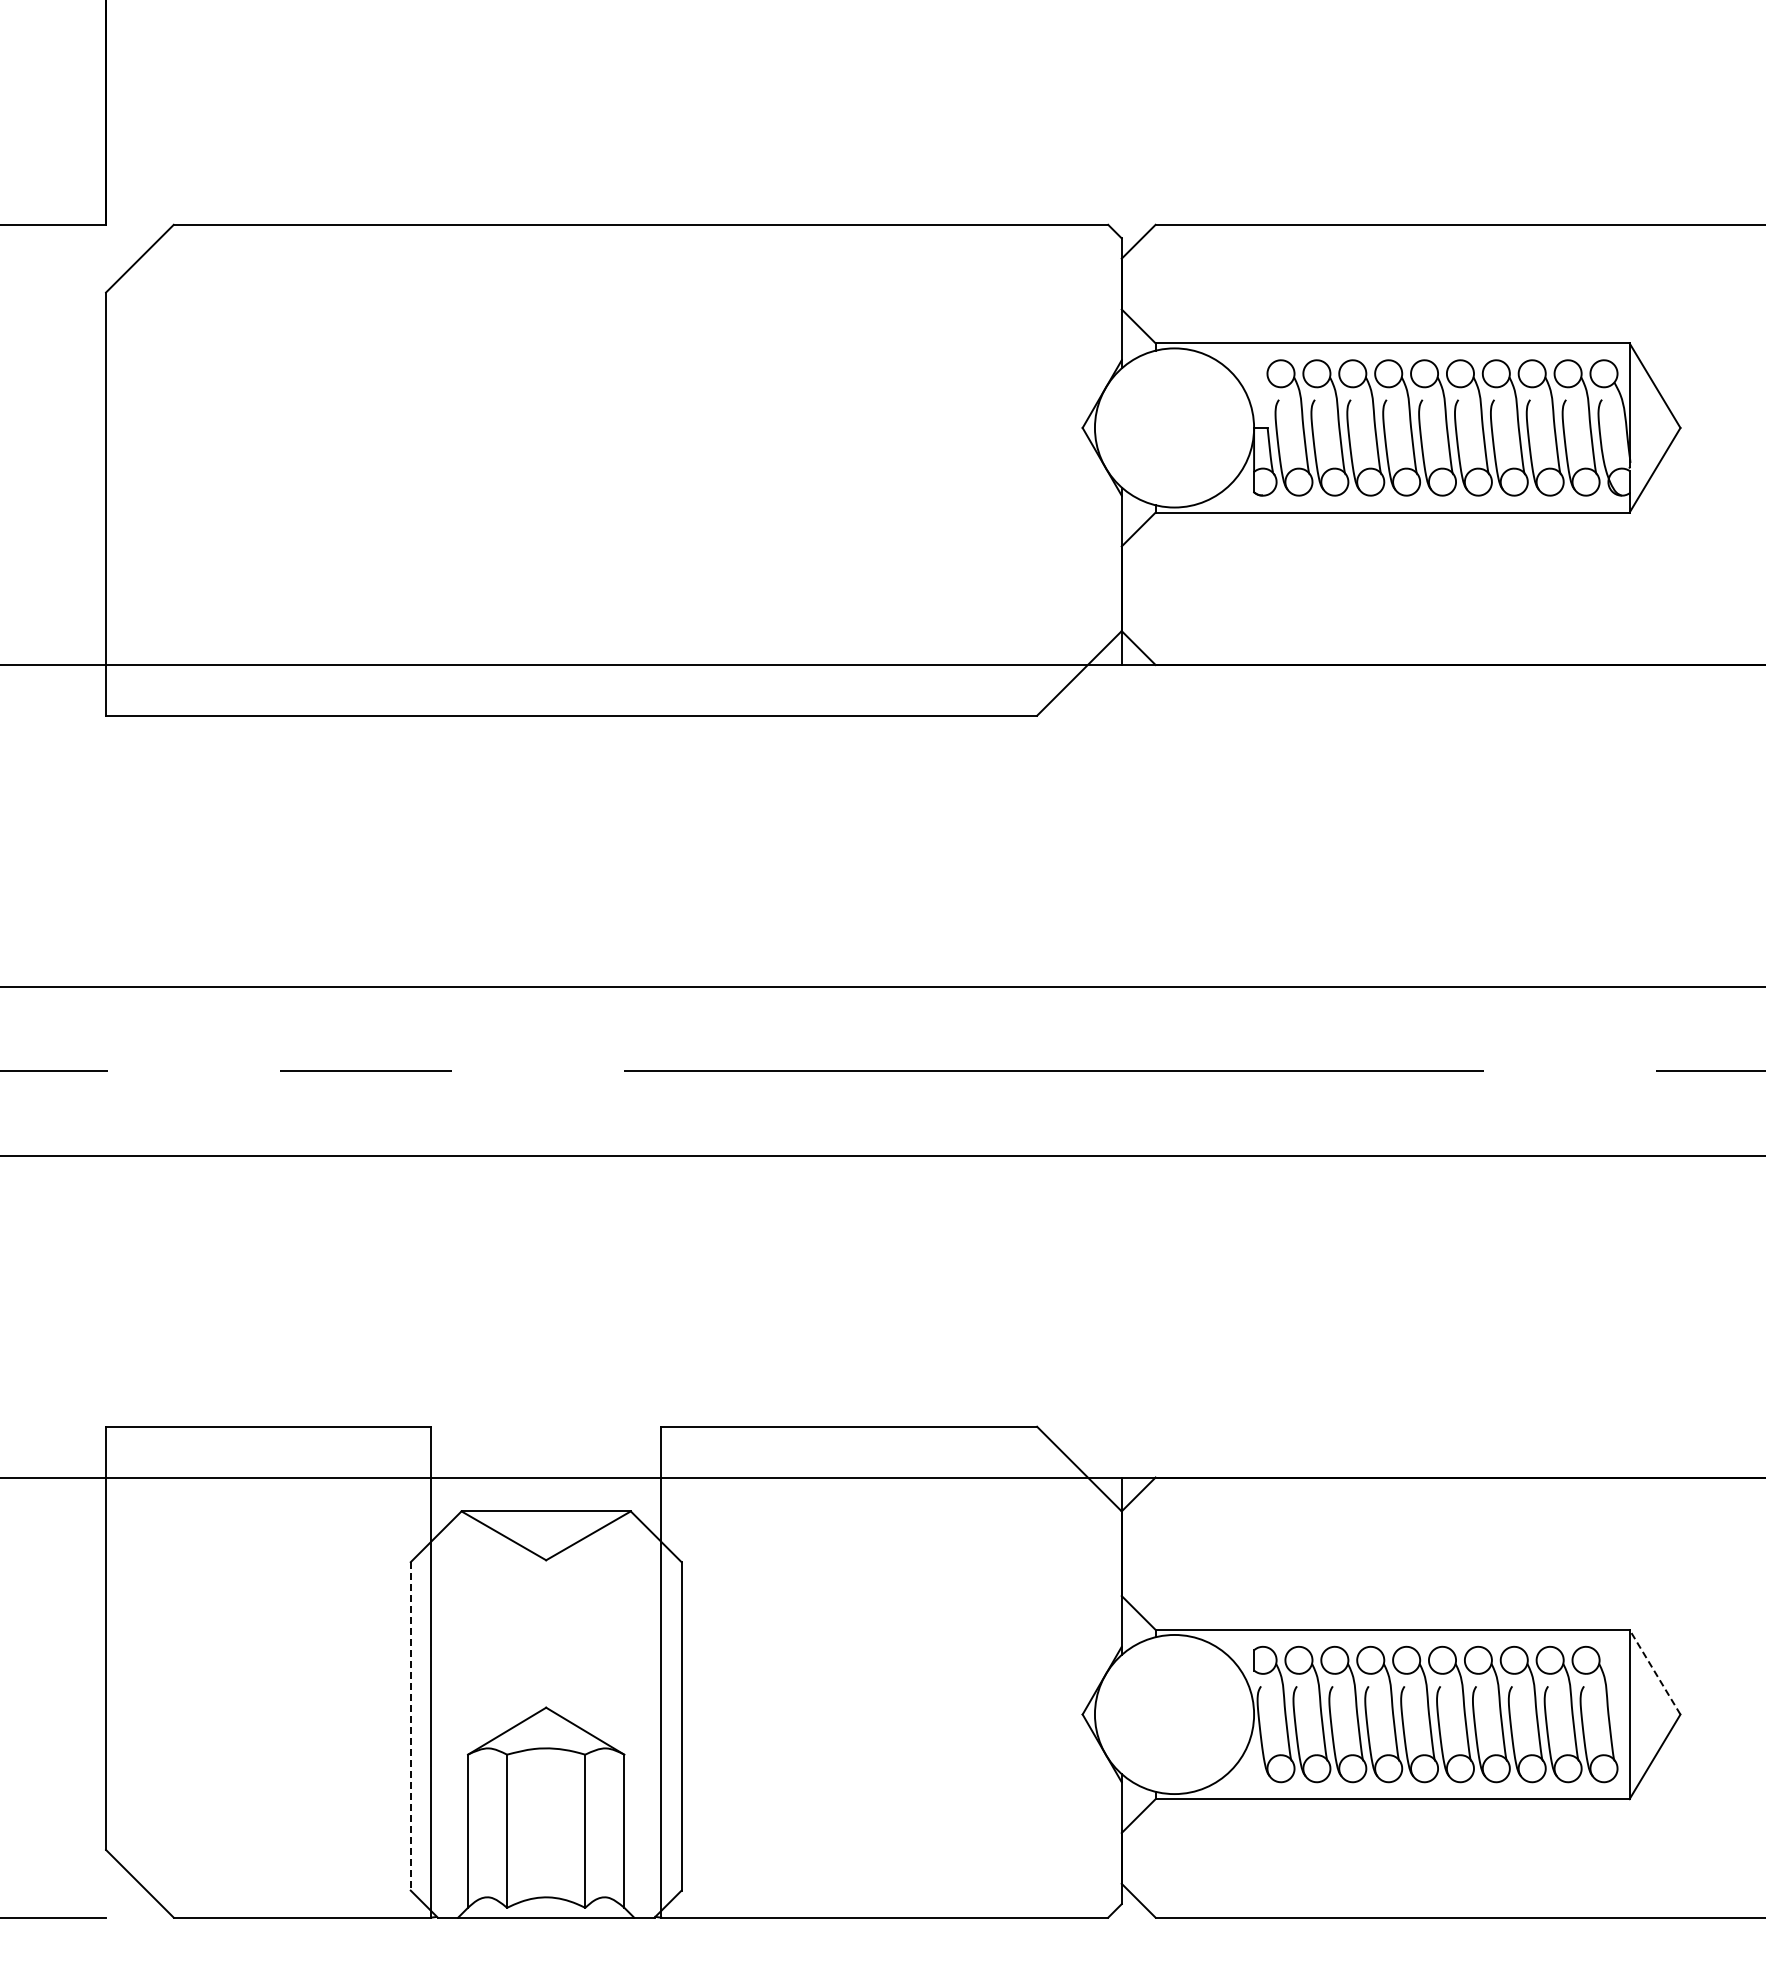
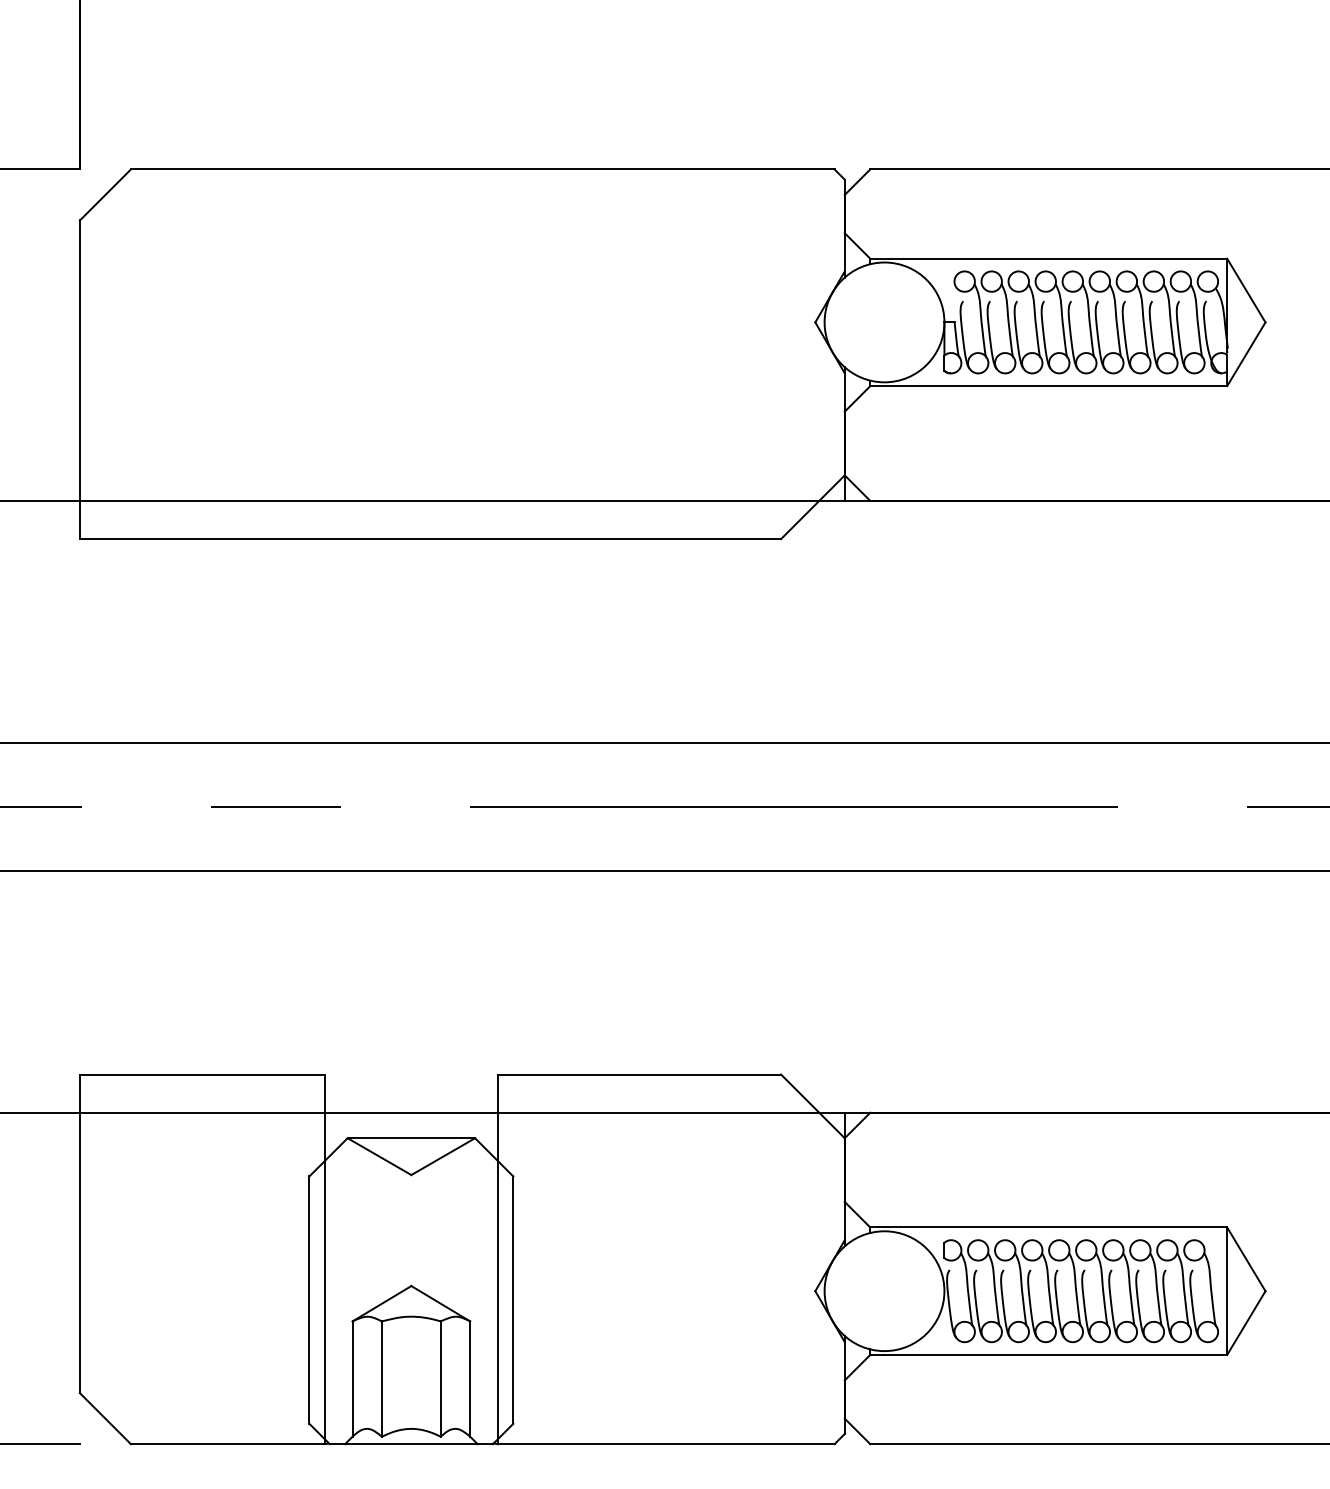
line: (1654, 1671) -> (1245, 1258), dashed -> solid
line: (410, 1726) -> (309, 1300), dashed -> solid

